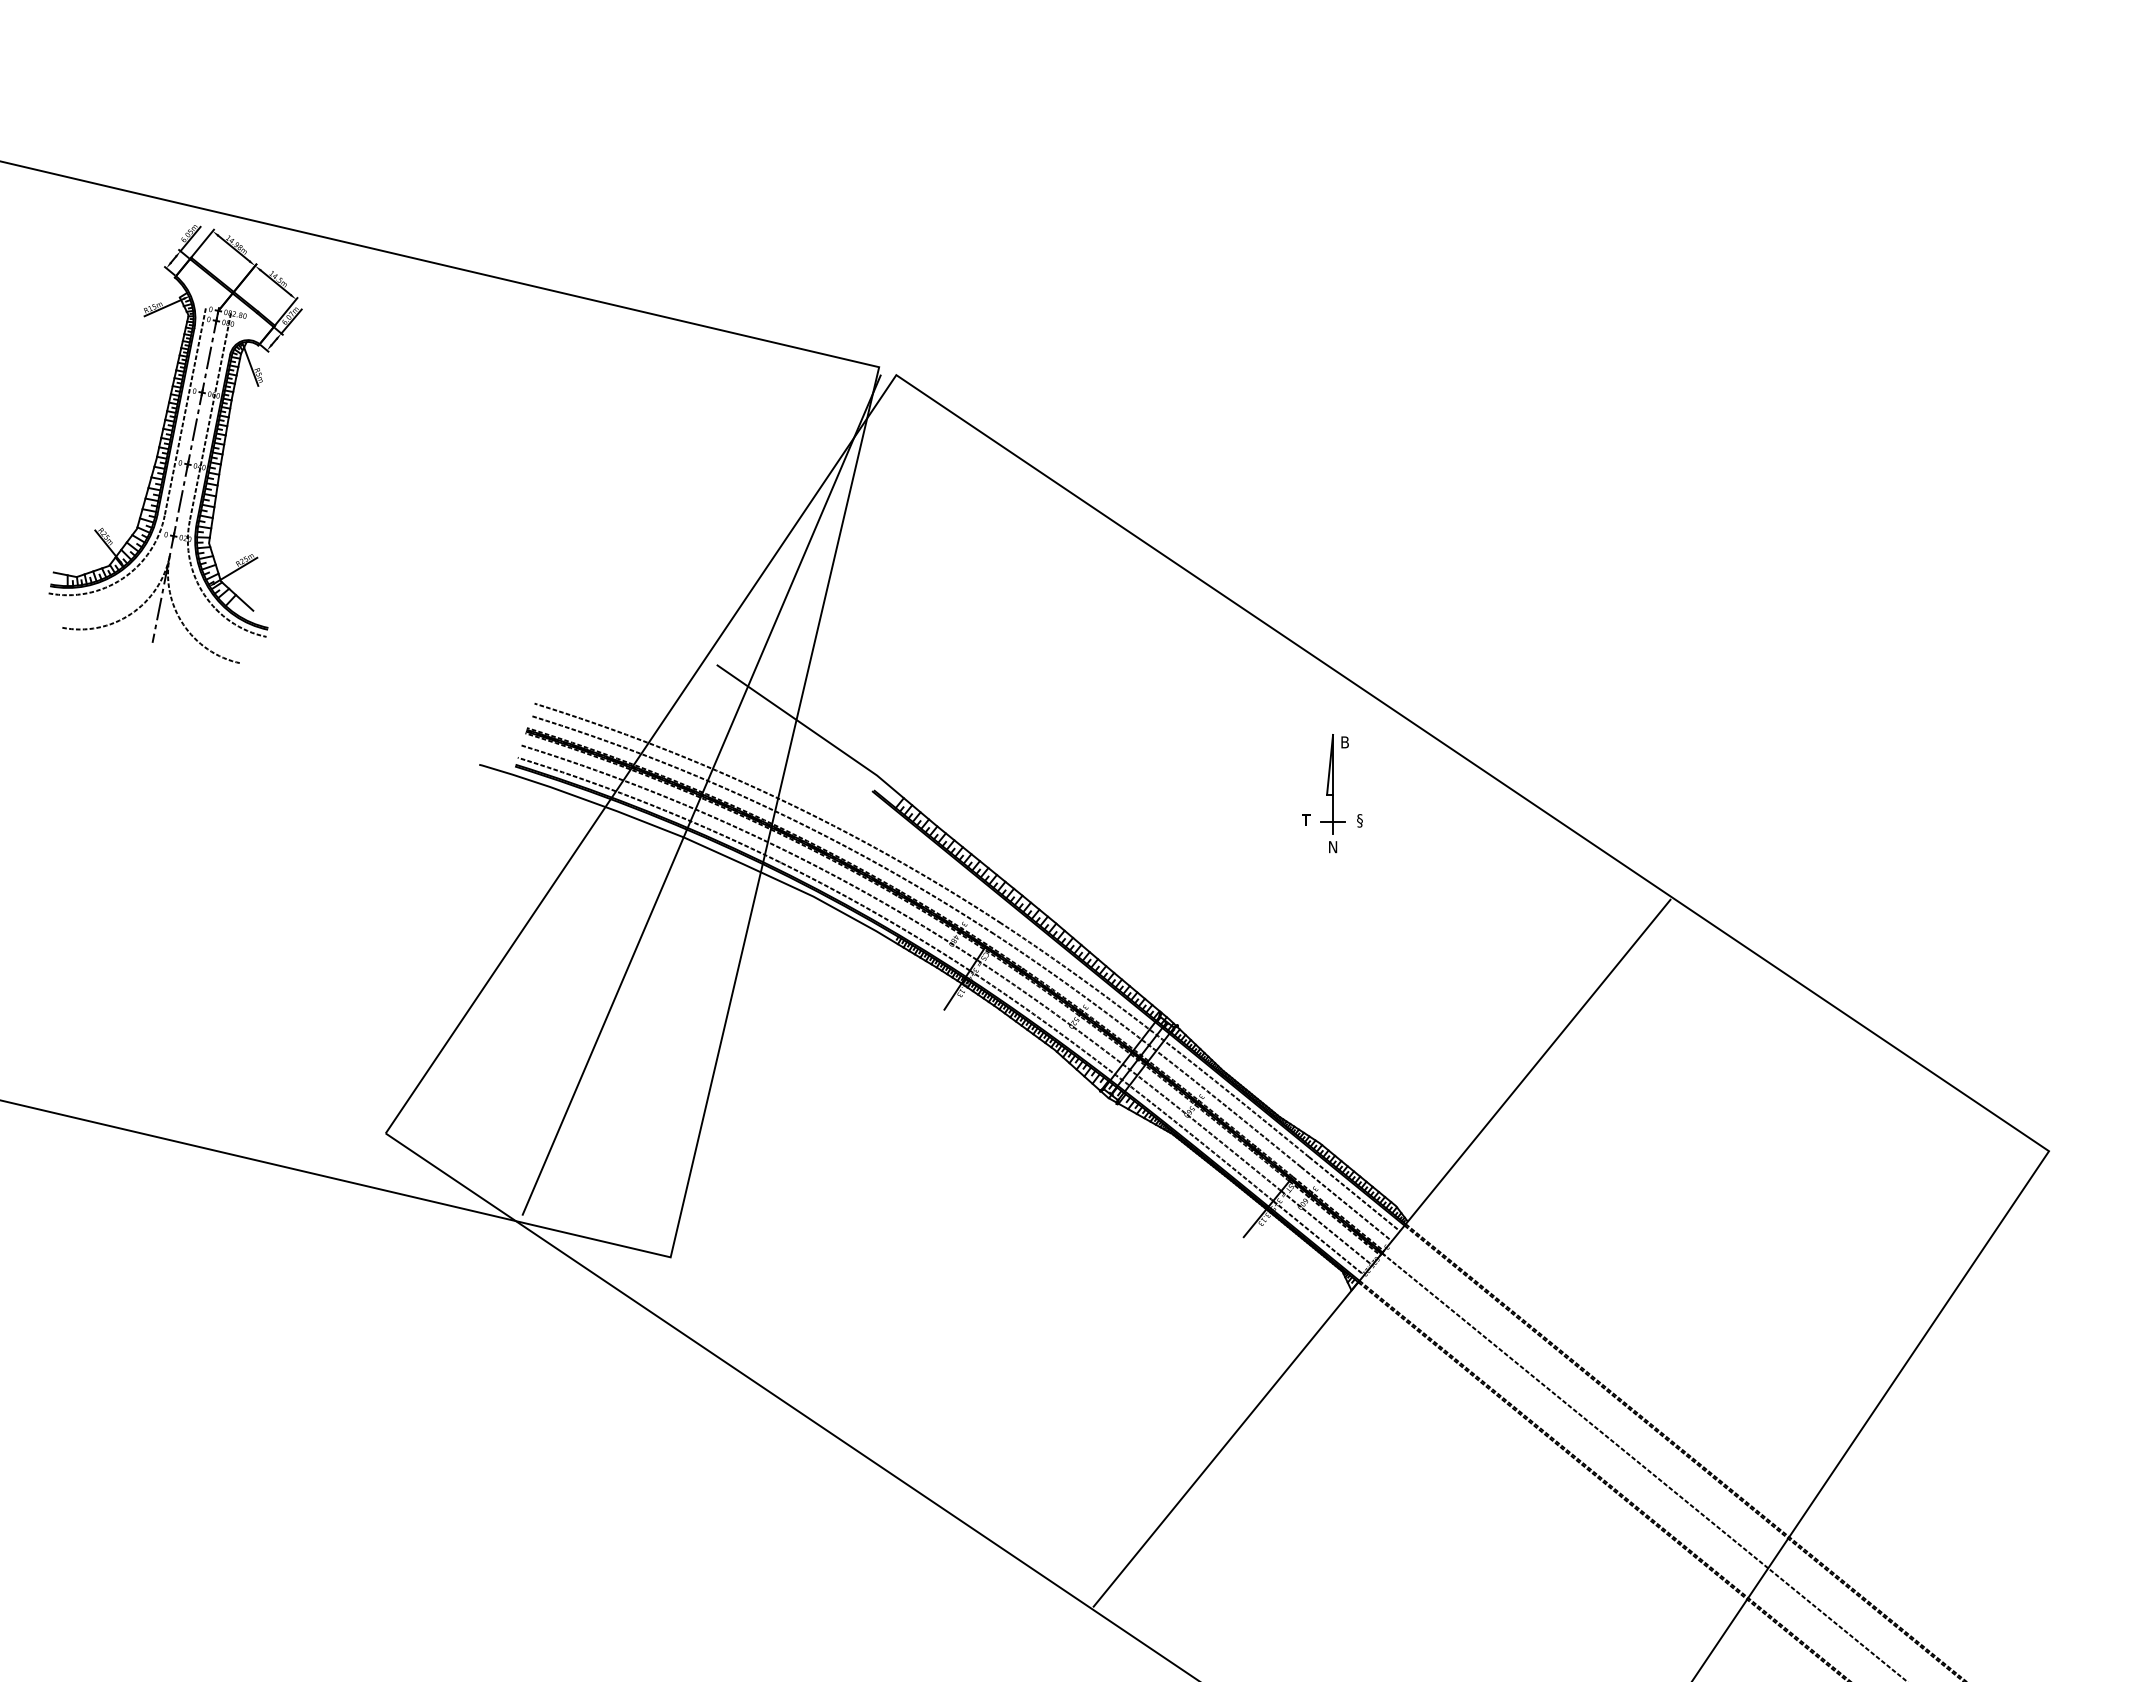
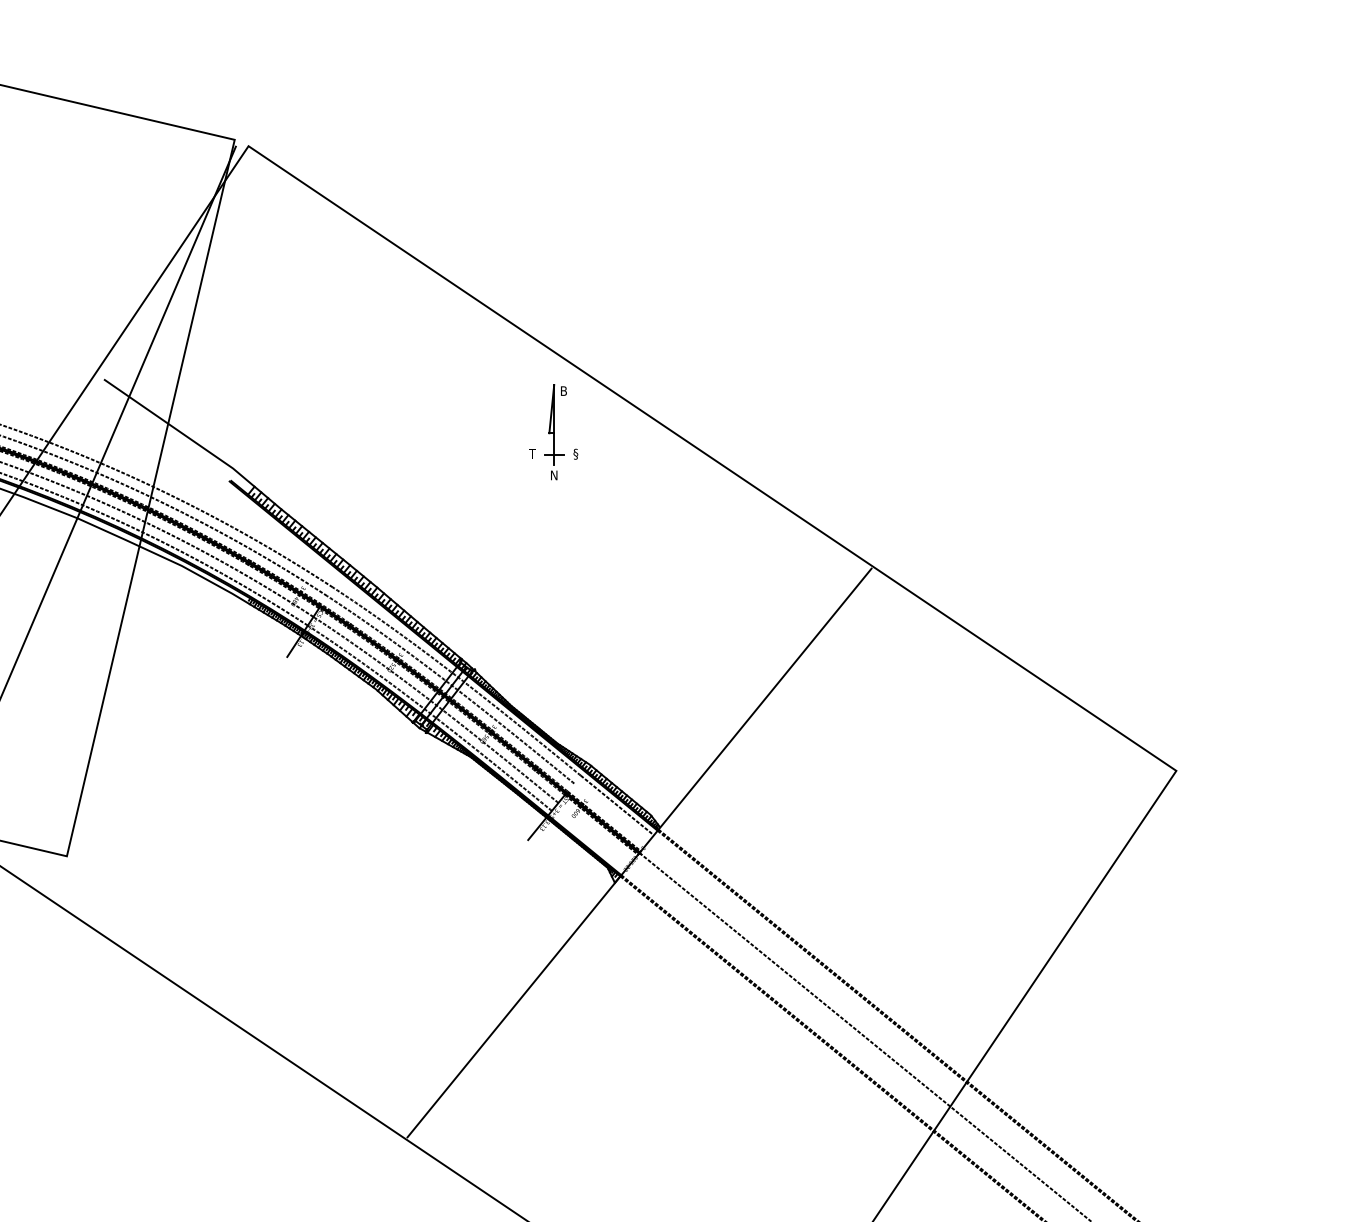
part: (1332, 793) -> (553, 432), moved
line: (1346, 1204) -> (610, 813), removed
line: (1326, 1228) -> (594, 833), removed
line: (1318, 1238) -> (588, 841), removed

